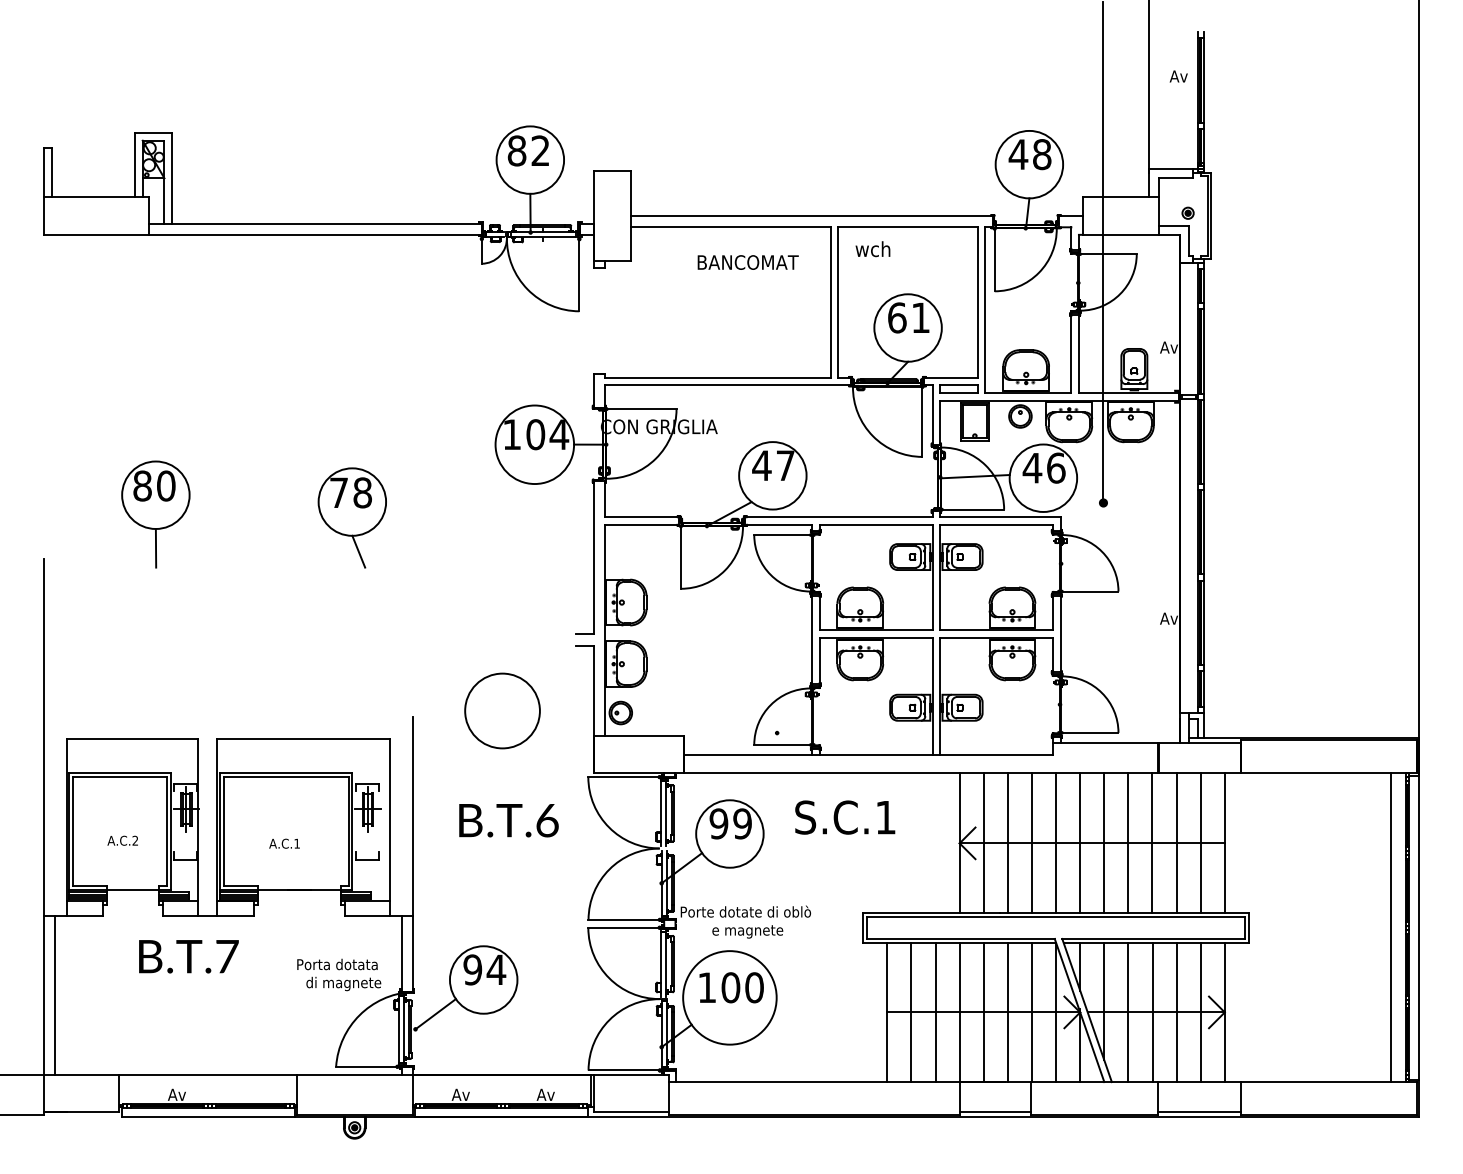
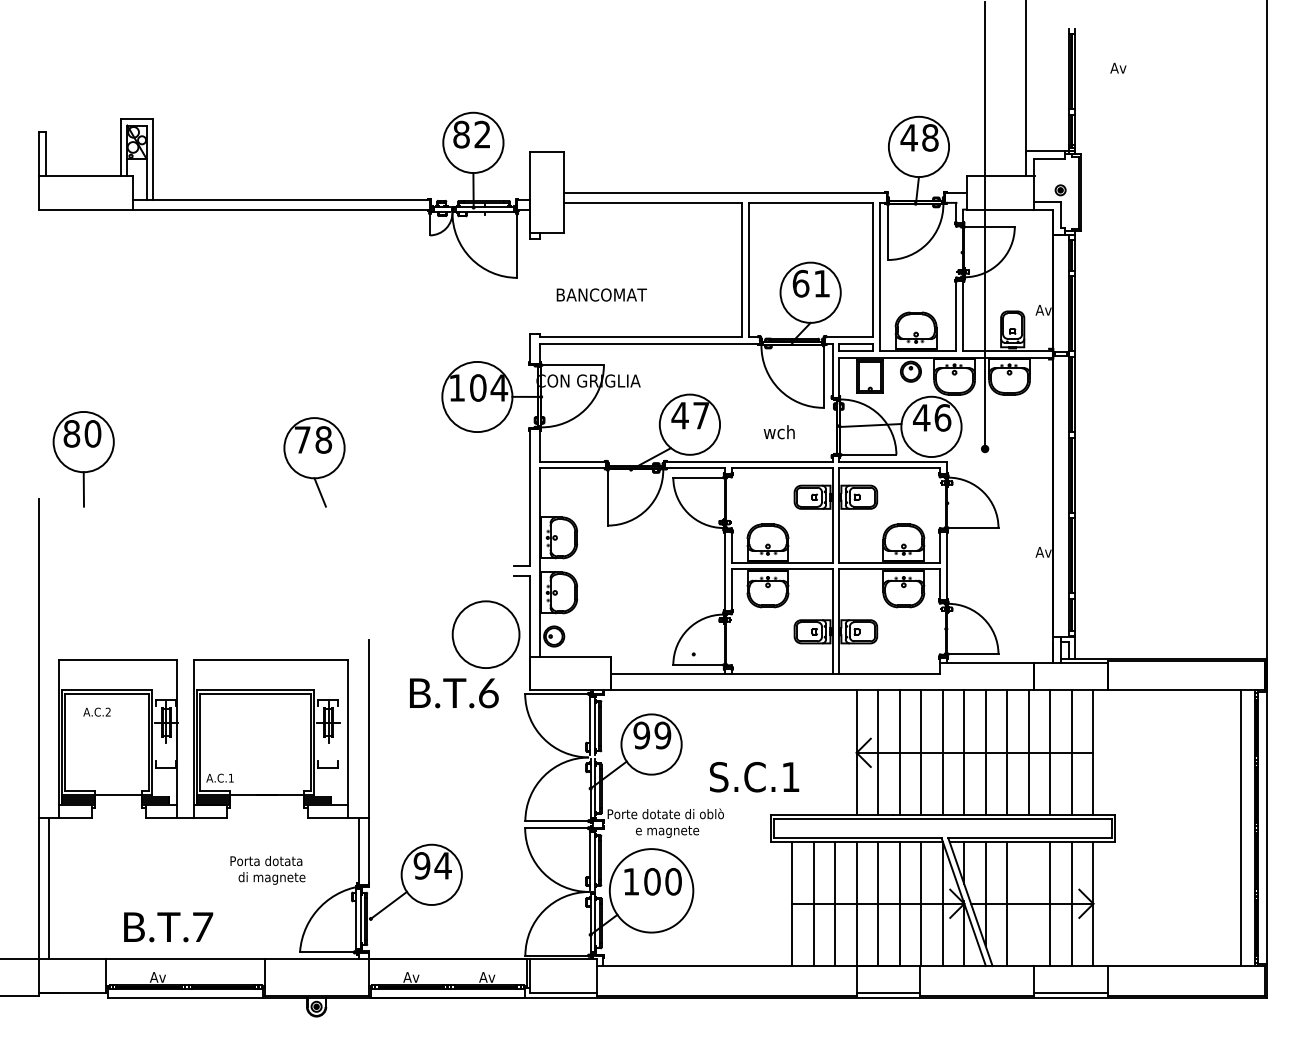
text: (1178, 76) -> (1118, 68), moved
text: (872, 249) -> (778, 432), moved
text: (747, 262) -> (601, 294), moved
part: (155, 514) -> (83, 459), moved
circle: (502, 710) -> (486, 634), moved
text: (845, 817) -> (754, 777), moved
text: (508, 820) -> (453, 693), moved
text: (122, 840) -> (96, 711), moved
text: (284, 843) -> (219, 778), moved
text: (188, 956) -> (168, 927), moved
text: (339, 974) -> (268, 869), moved
line: (1152, 1012) -> (1028, 903), removed

